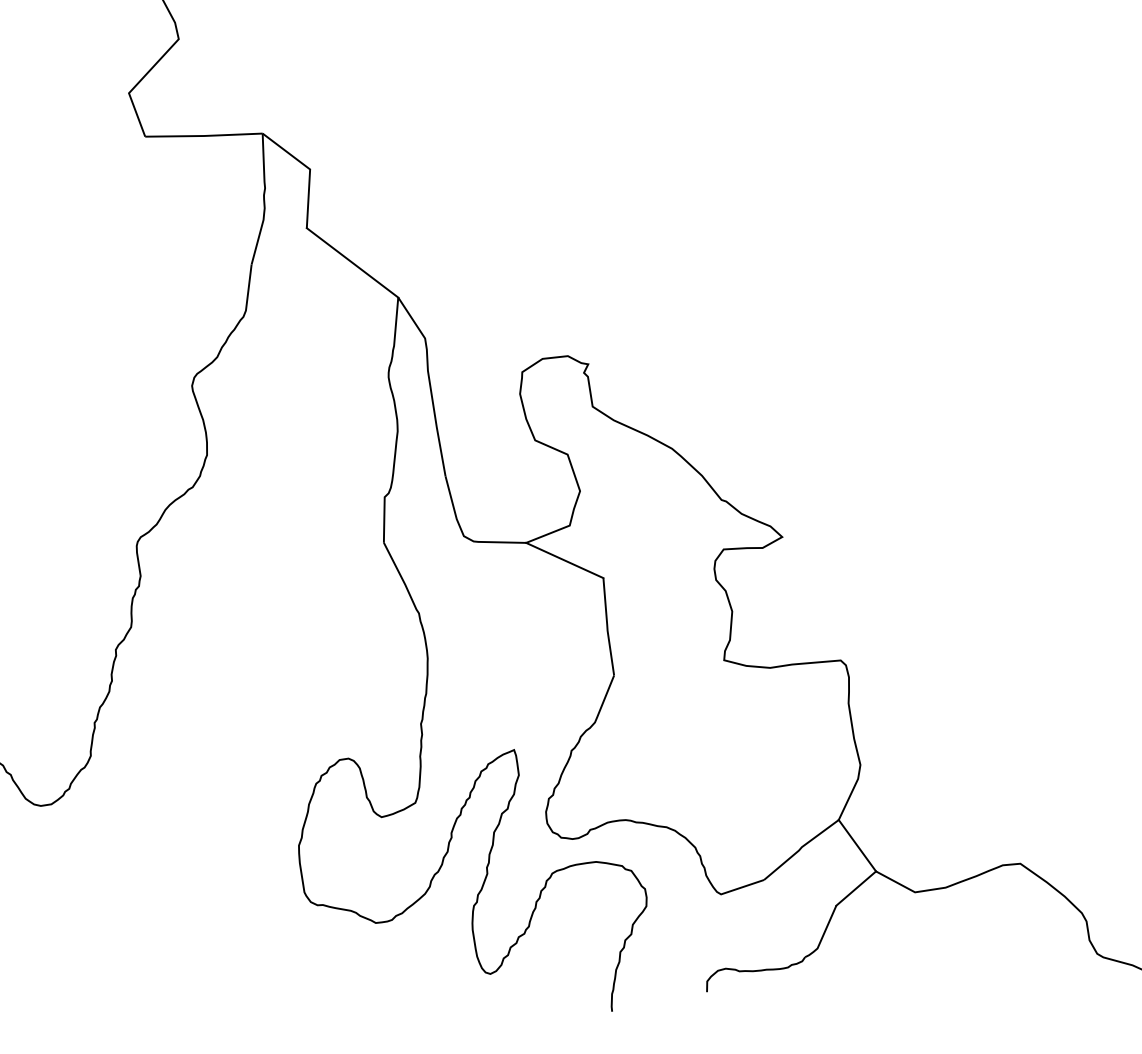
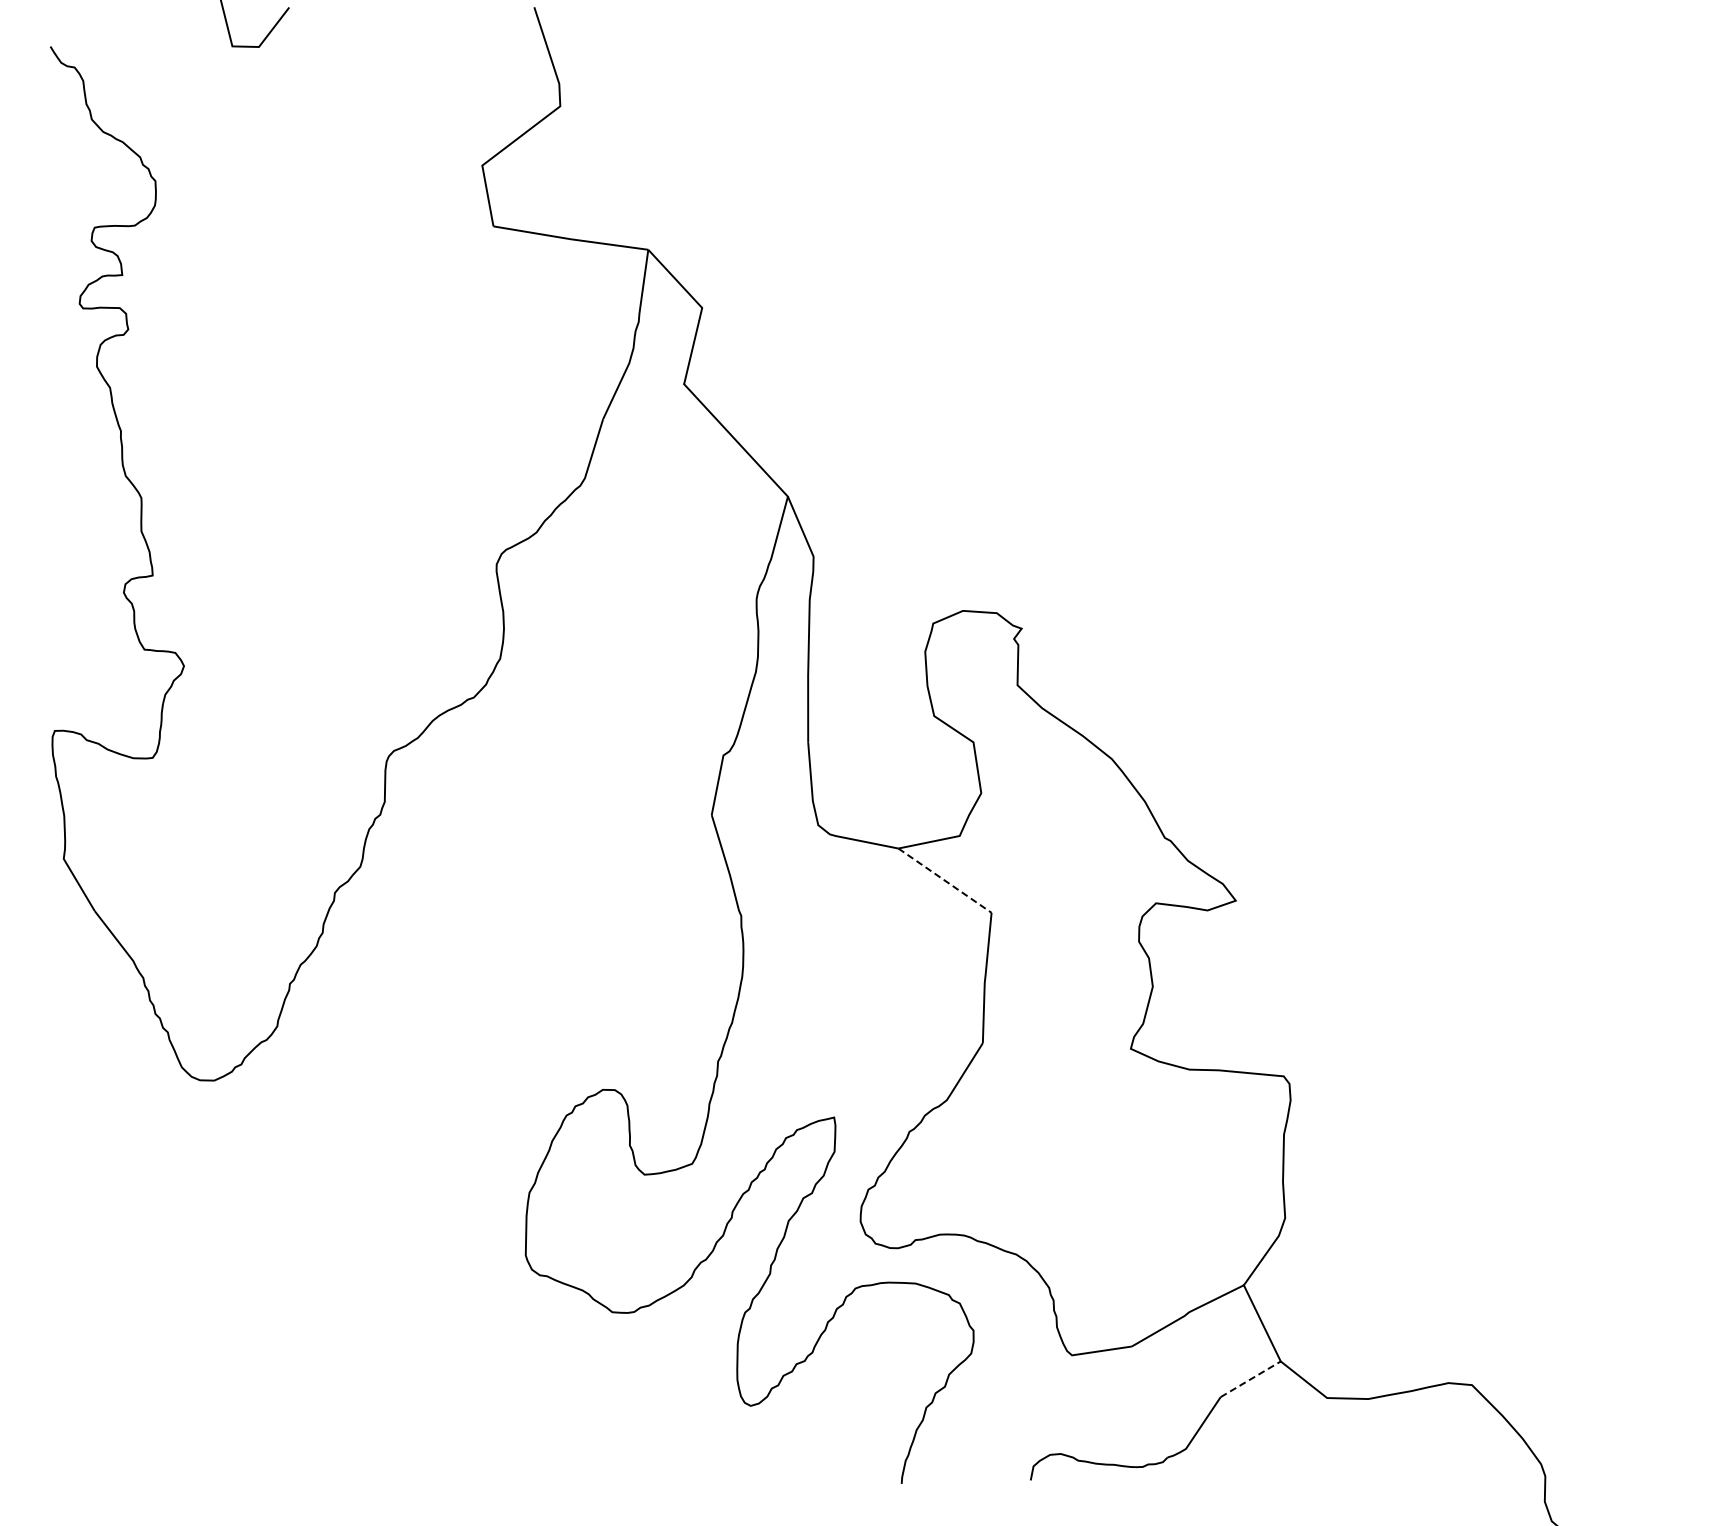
line: (565, 560) -> (945, 880), solid -> dashed
line: (856, 888) -> (1250, 1379), solid -> dashed

